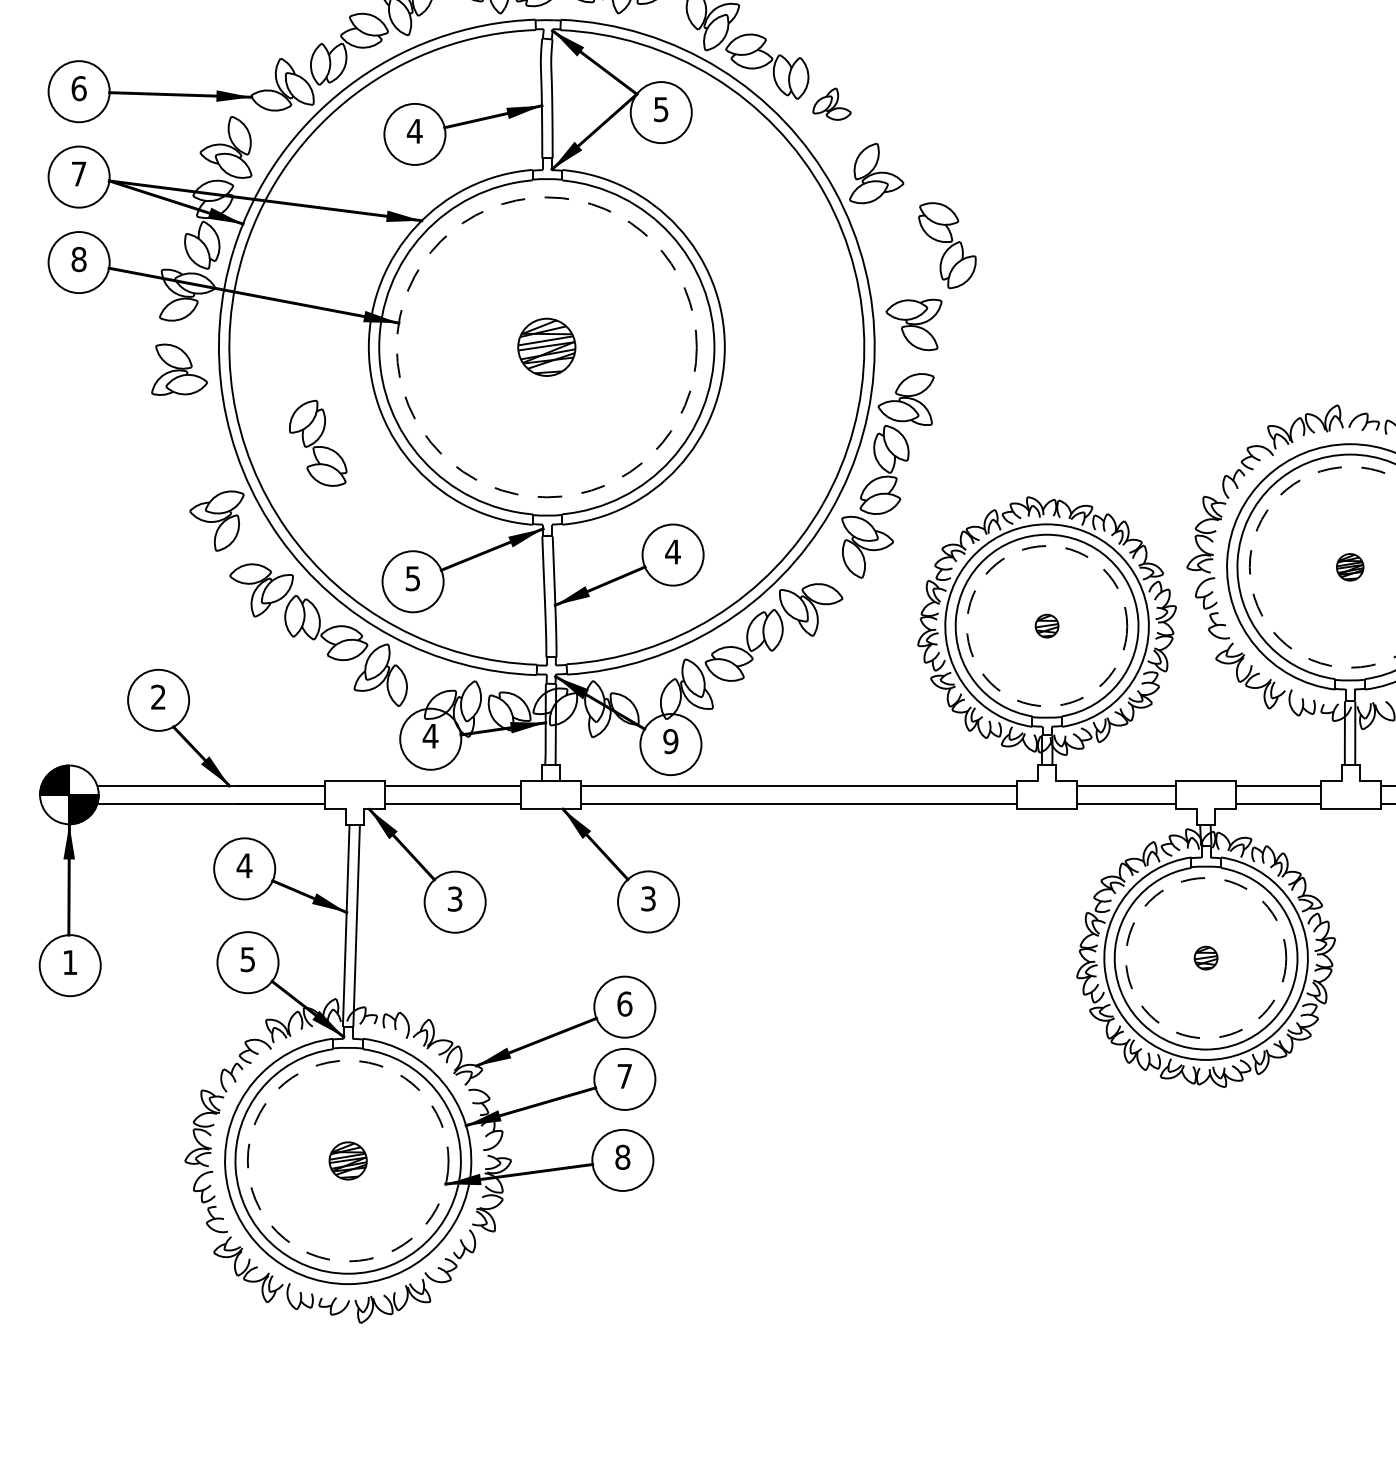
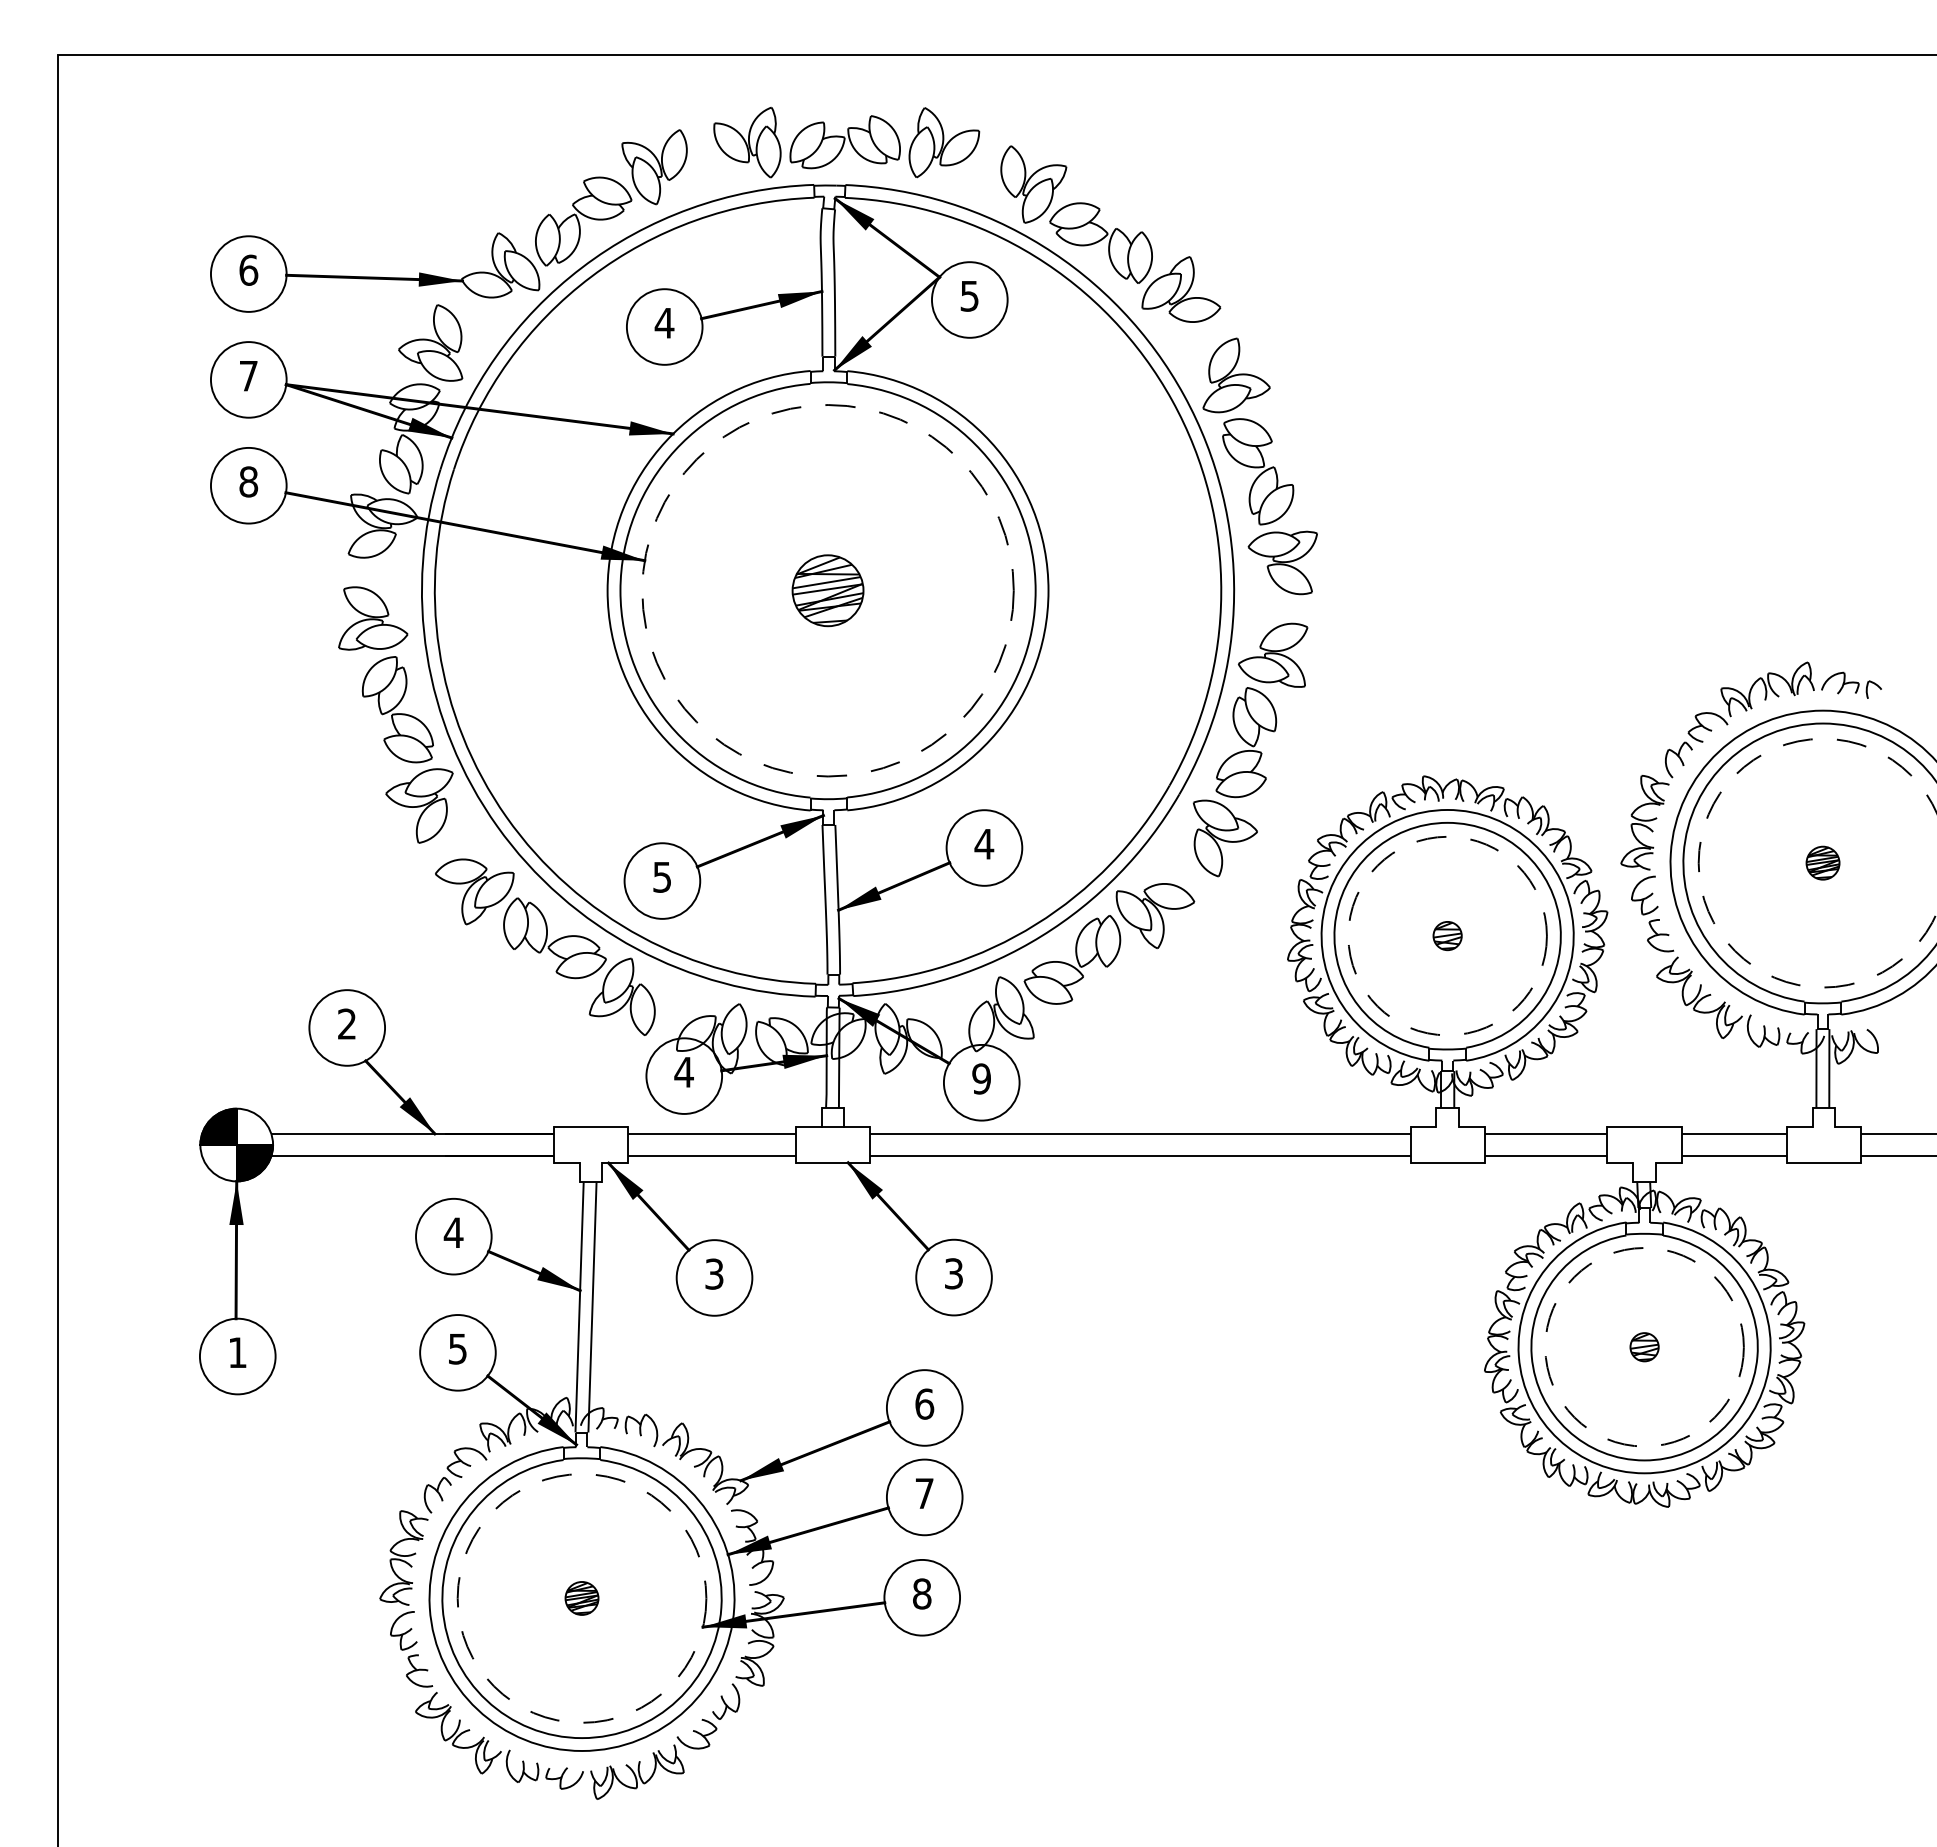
part: (832, 104) -> (1181, 289), size x1.67
part: (947, 245) -> (1258, 471), moved
part: (317, 443) -> (397, 709), moved
part: (347, 1161) -> (581, 1598), size x0.71

